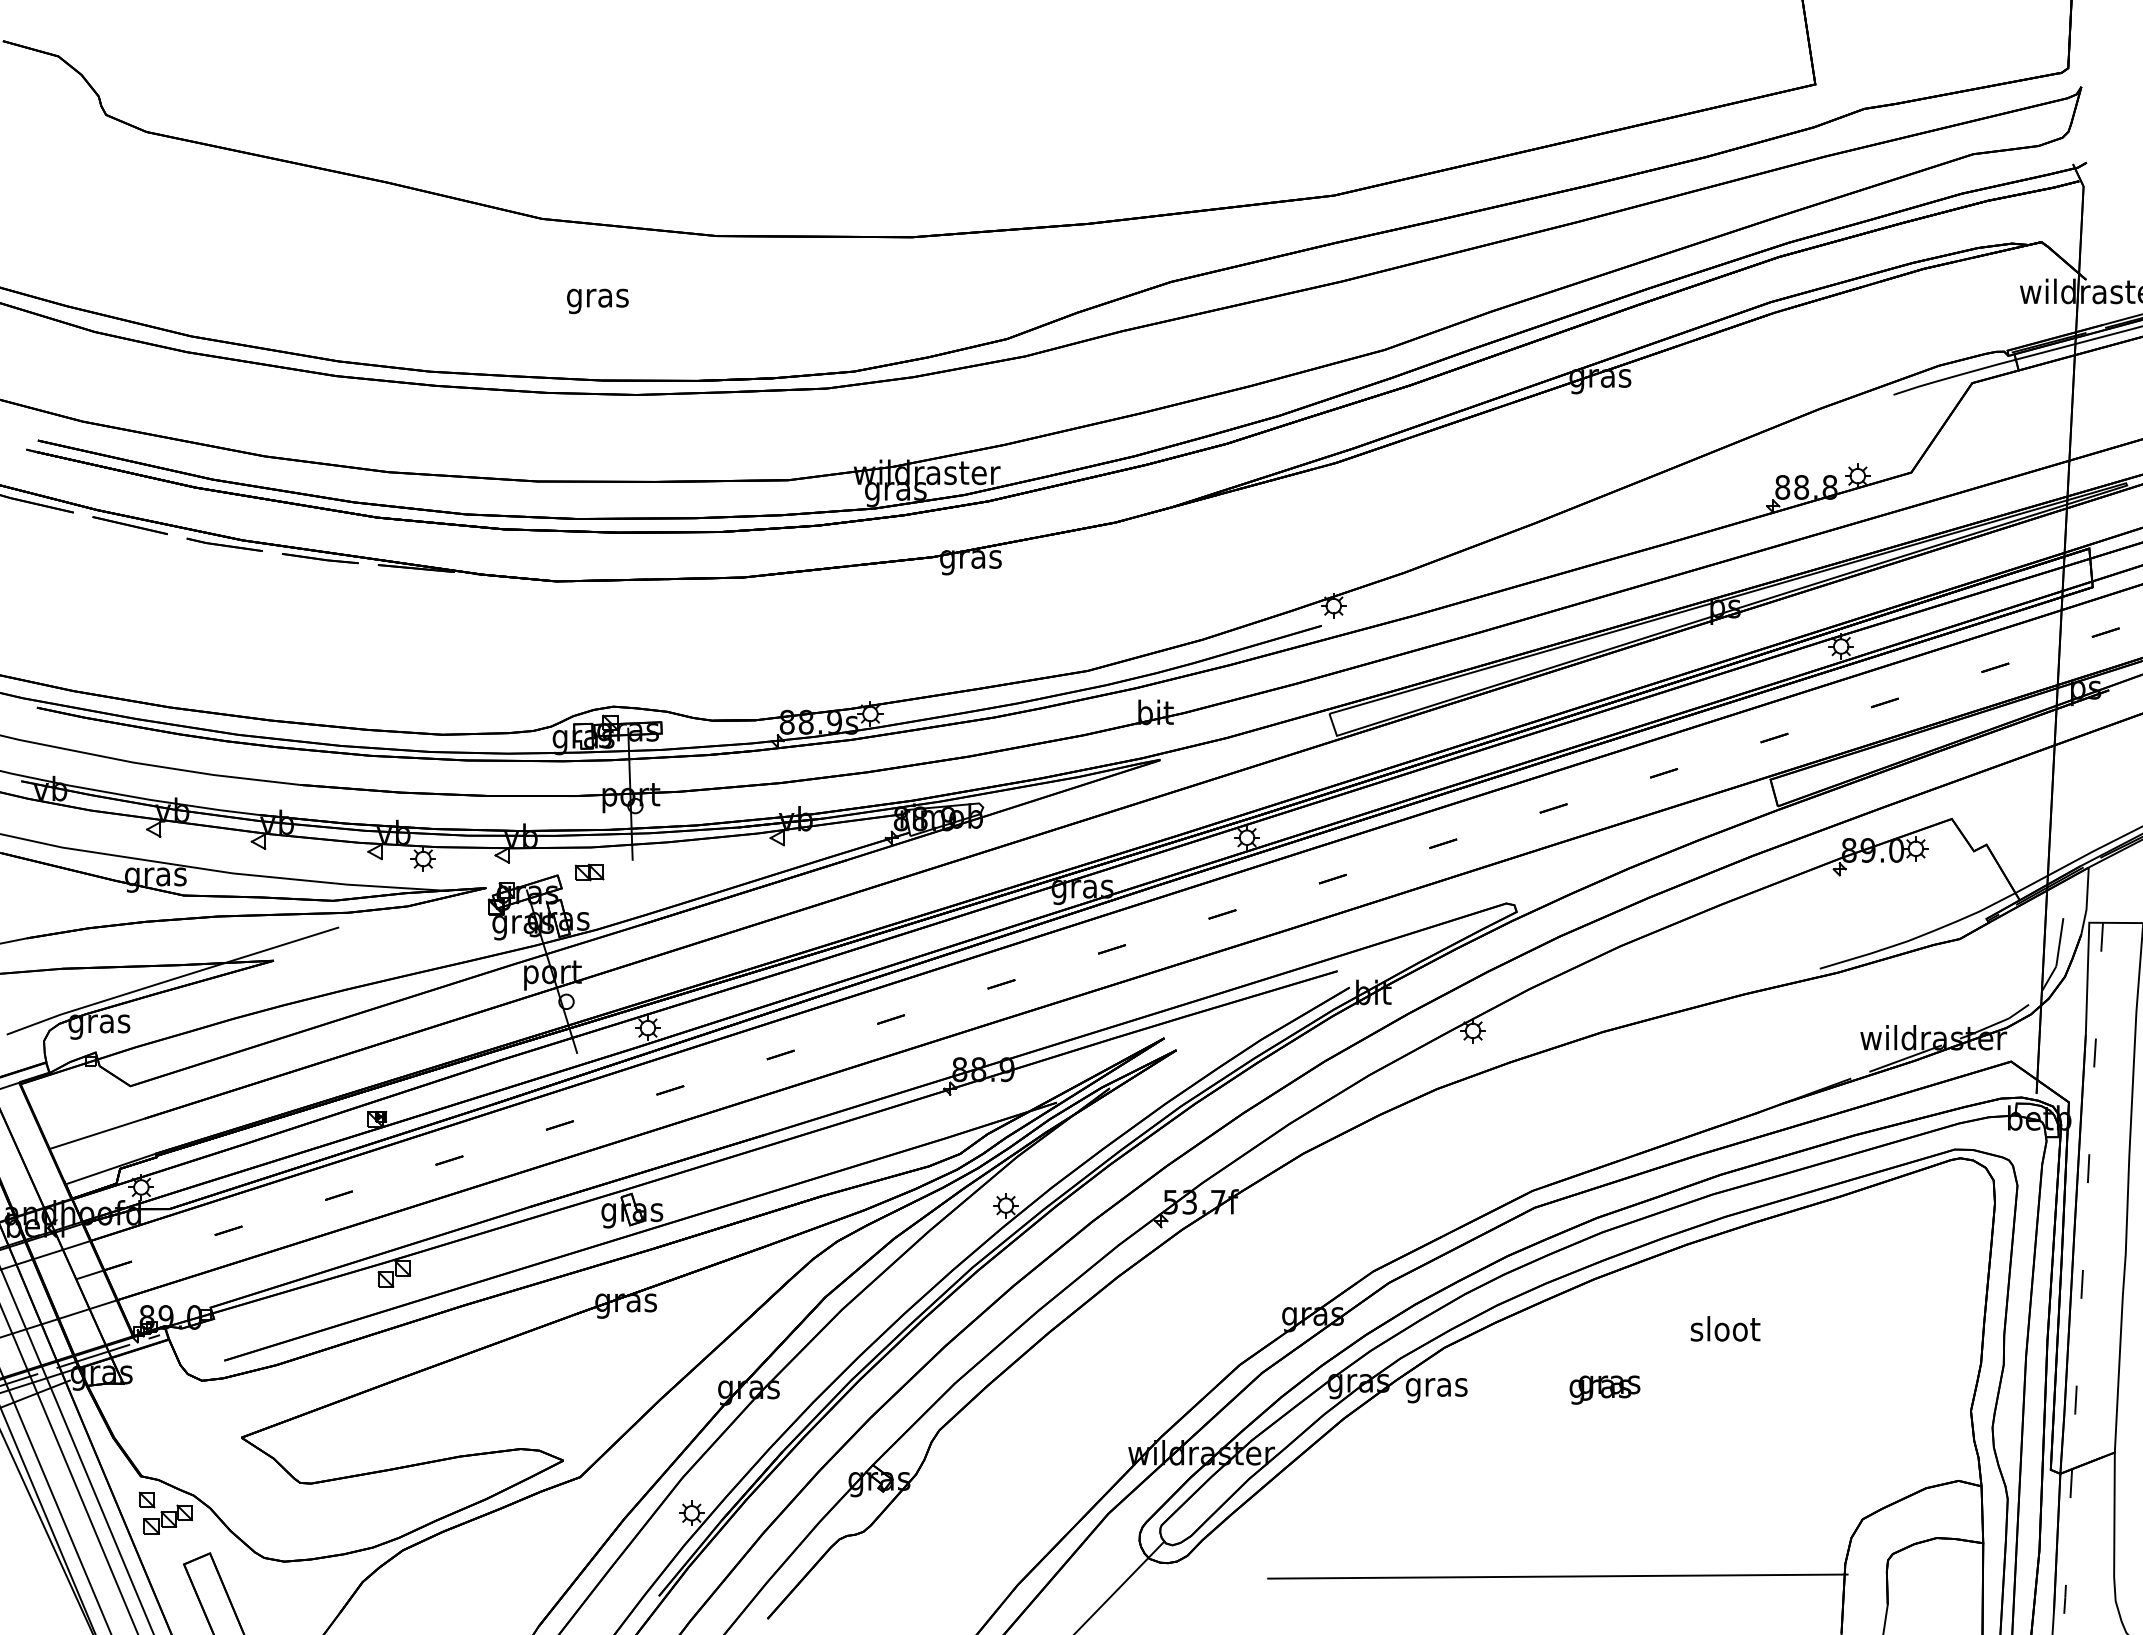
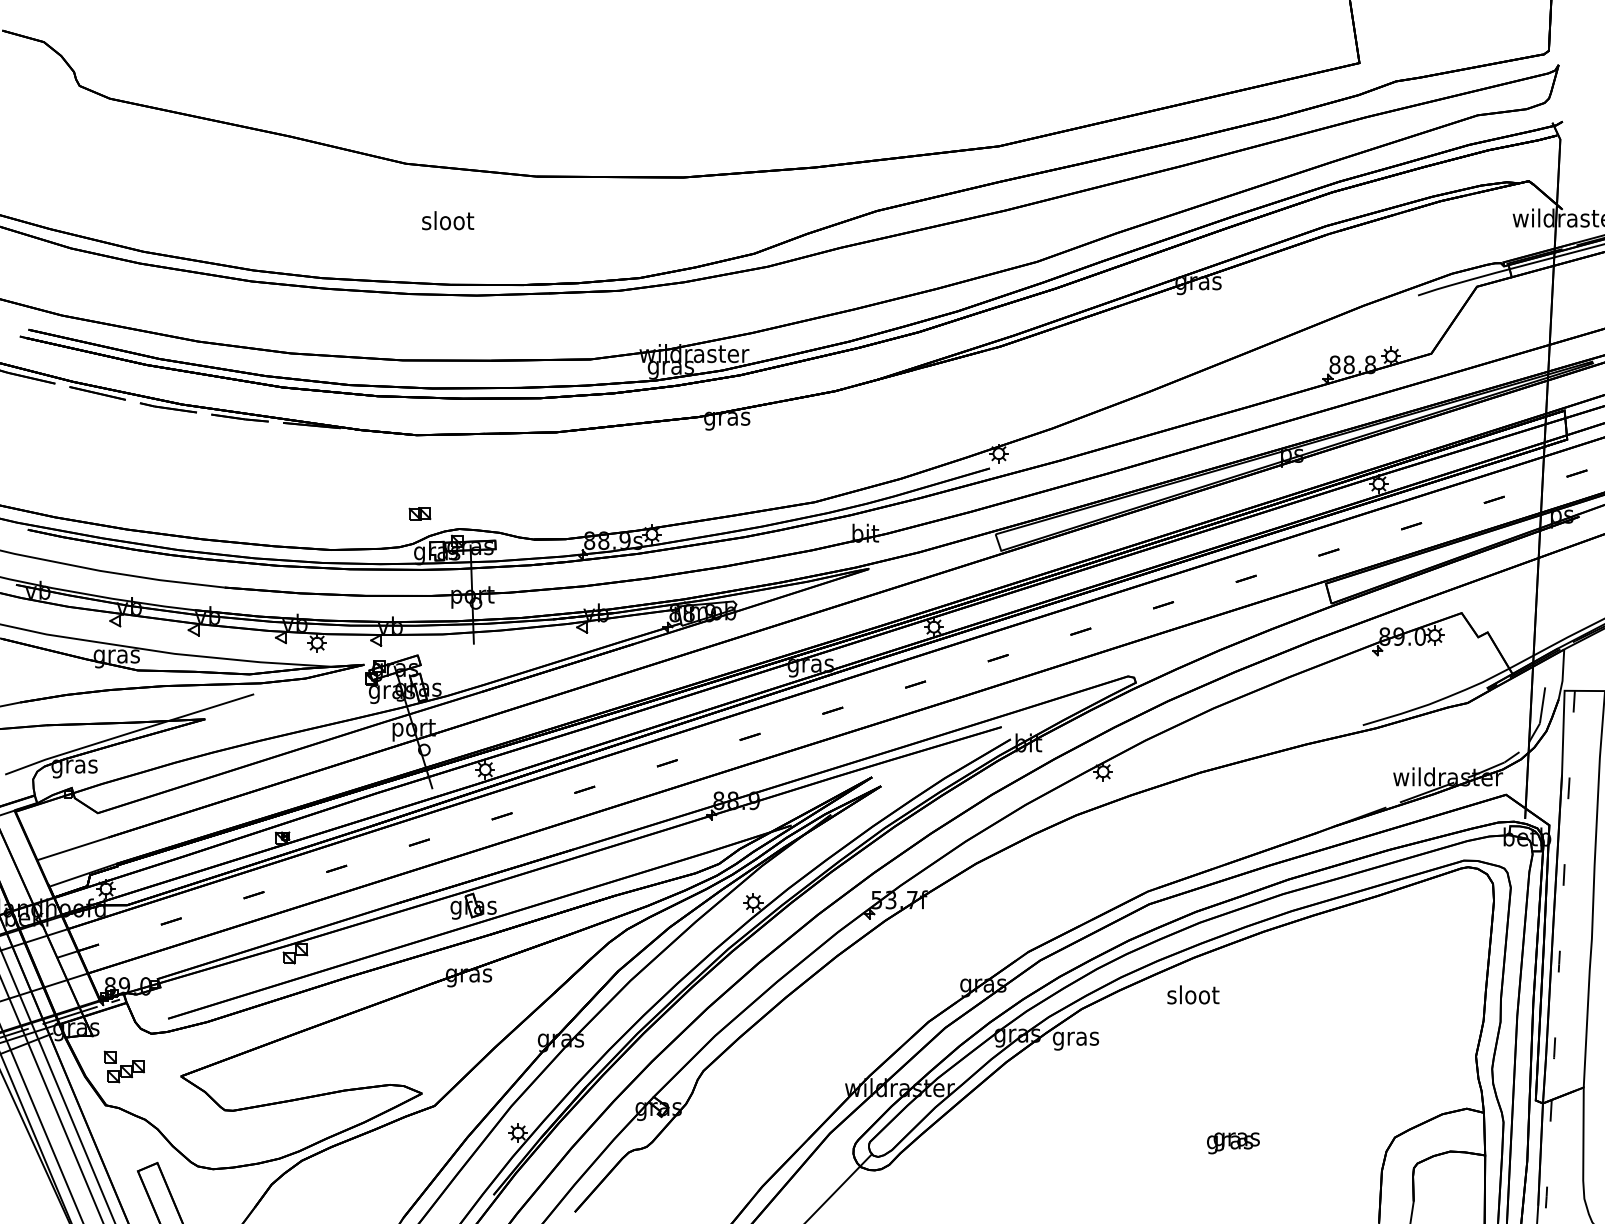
text: (597, 298) -> (447, 223), gras -> sloot
part: (589, 872) -> (419, 513), moved
text: (1725, 1328) -> (1193, 994), moved
text: (1604, 1389) -> (1233, 1142), moved
part: (165, 1512) -> (124, 1066), moved
line: (1557, 1576) -> (1166, 1180), removed

